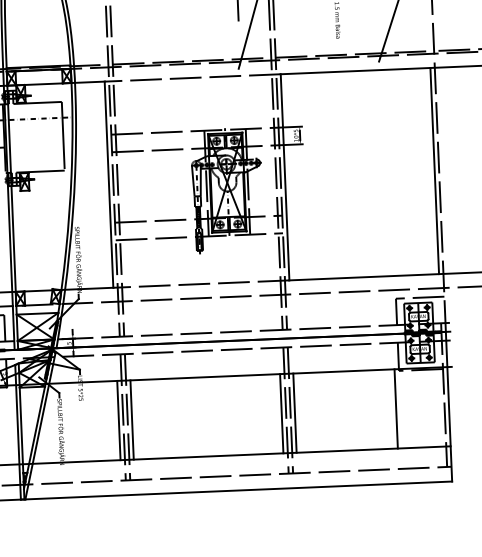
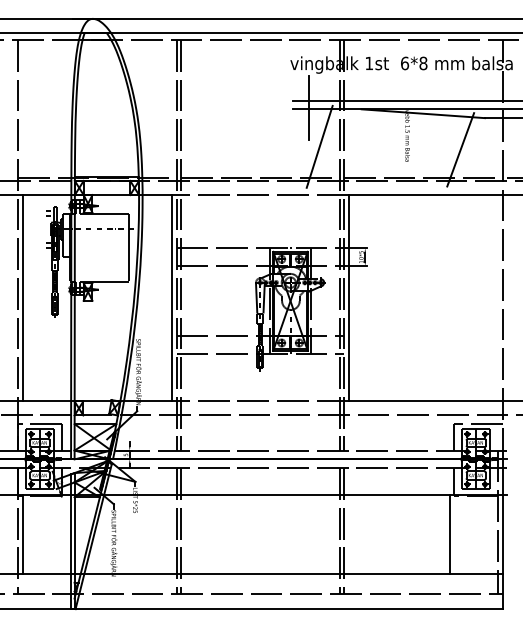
line: (434, 171) -> (498, 298), removed
line: (281, 412) -> (335, 533), removed
line: (294, 412) -> (348, 533), removed
line: (119, 419) -> (172, 533), removed
line: (132, 419) -> (185, 533), removed

